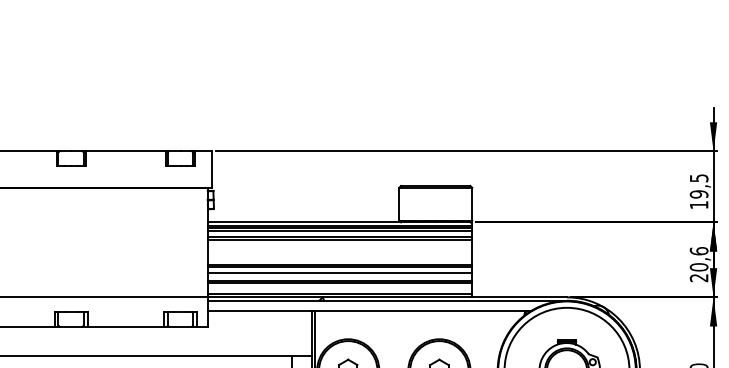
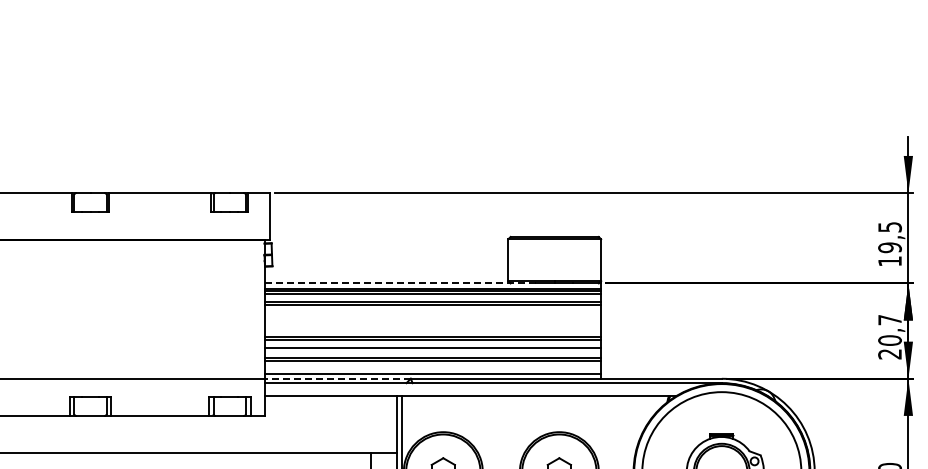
line: (314, 222) -> (400, 283), solid -> dashed
text: (698, 250) -> (889, 319), 20,6 -> 20,7
line: (265, 297) -> (337, 378), solid -> dashed

